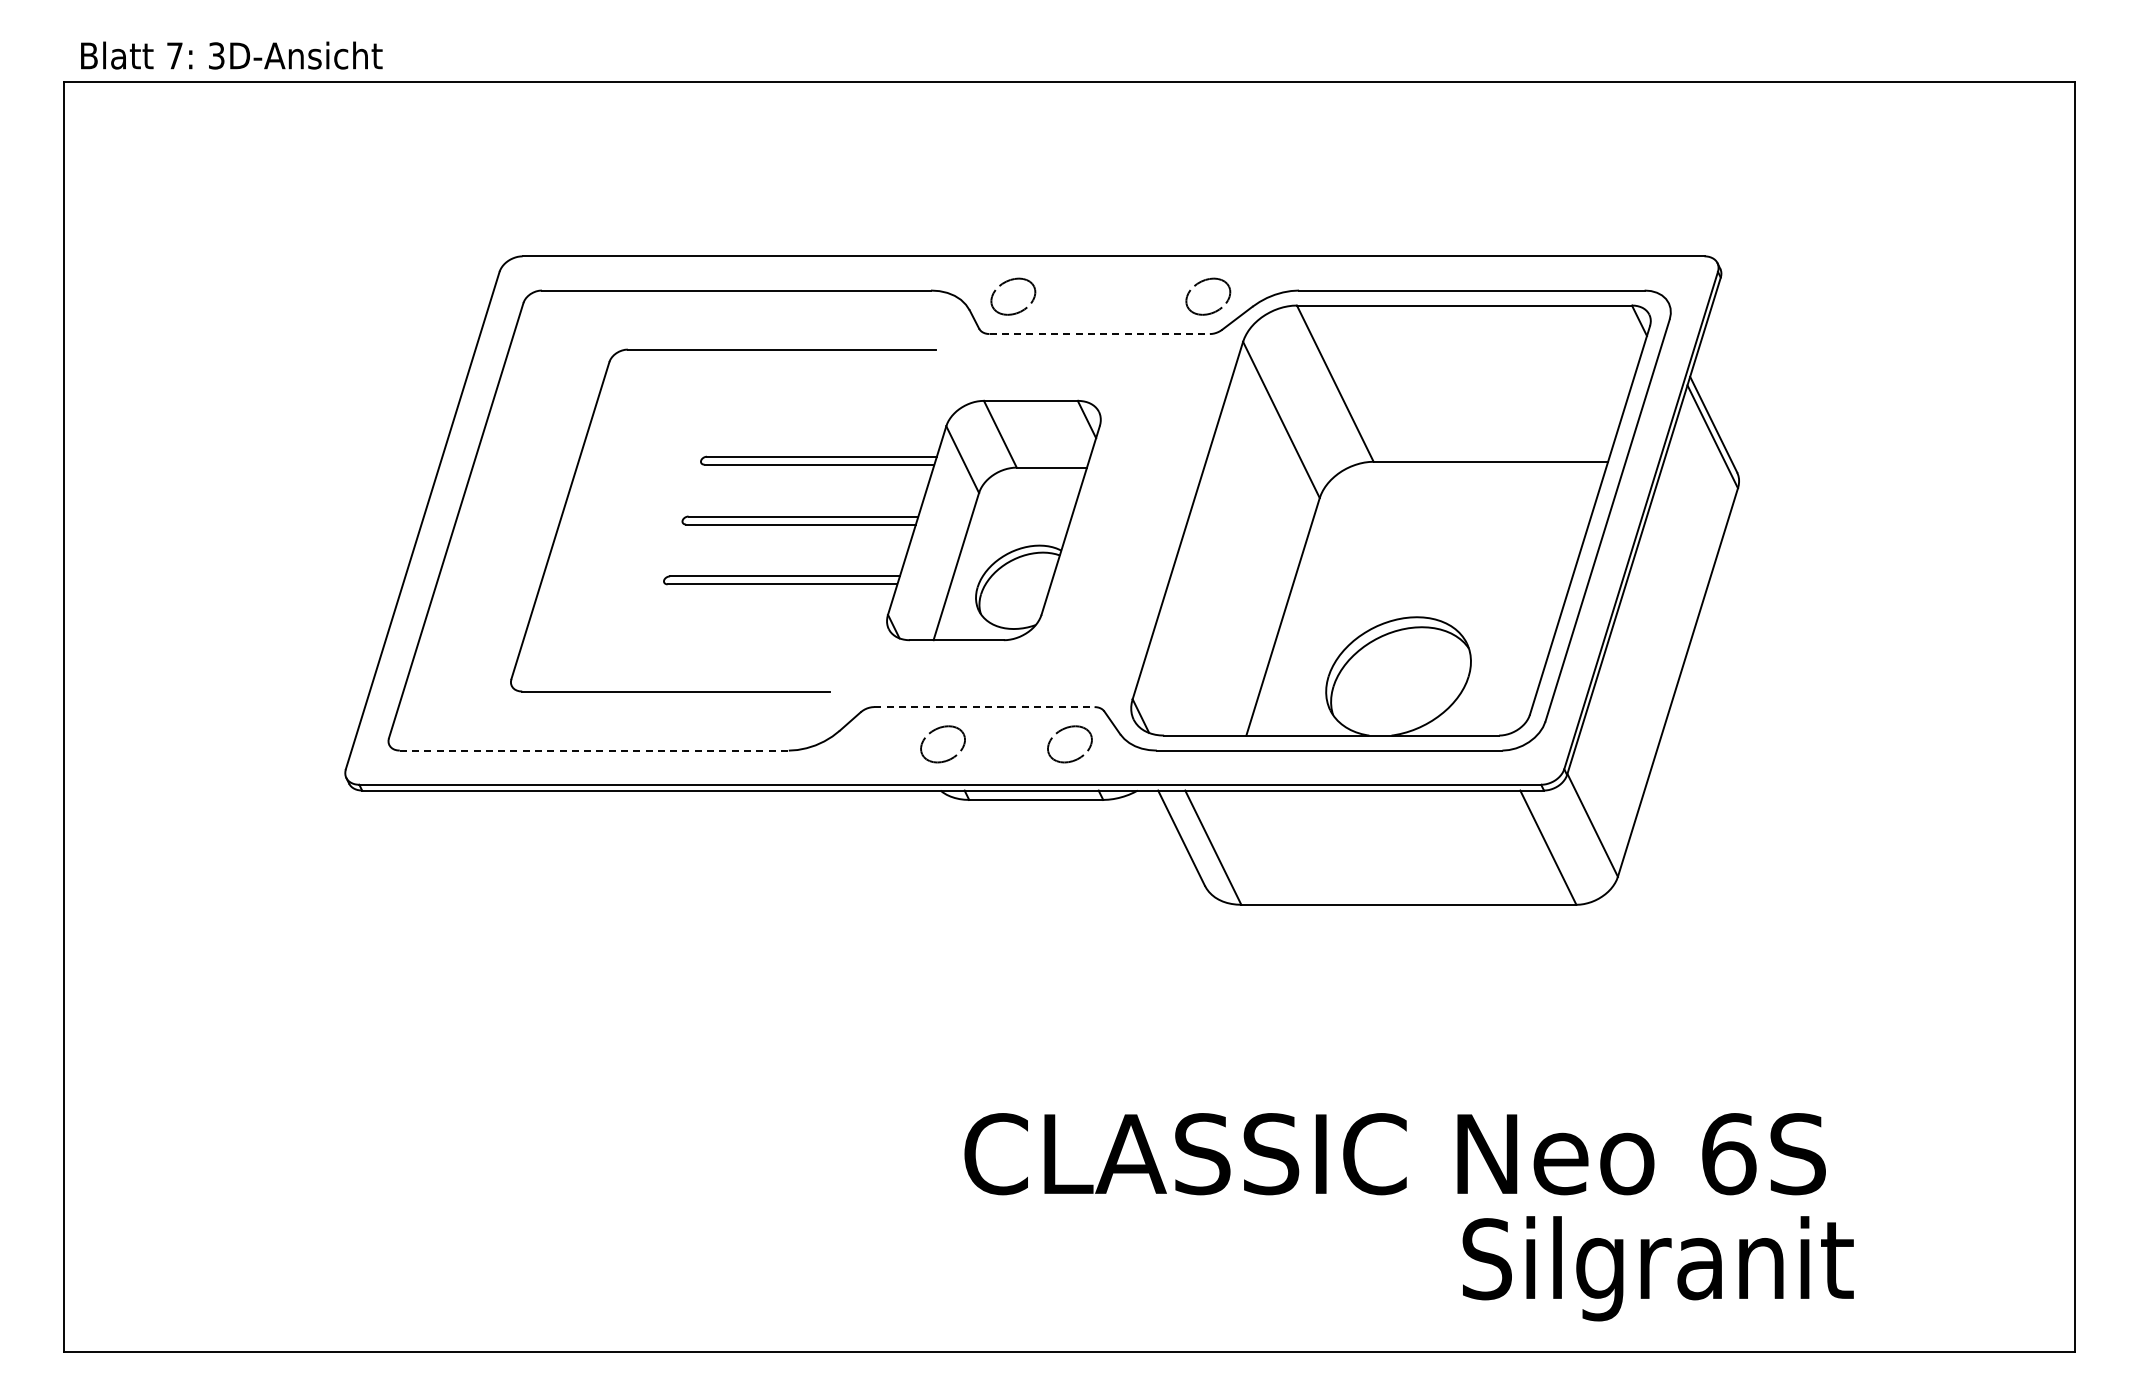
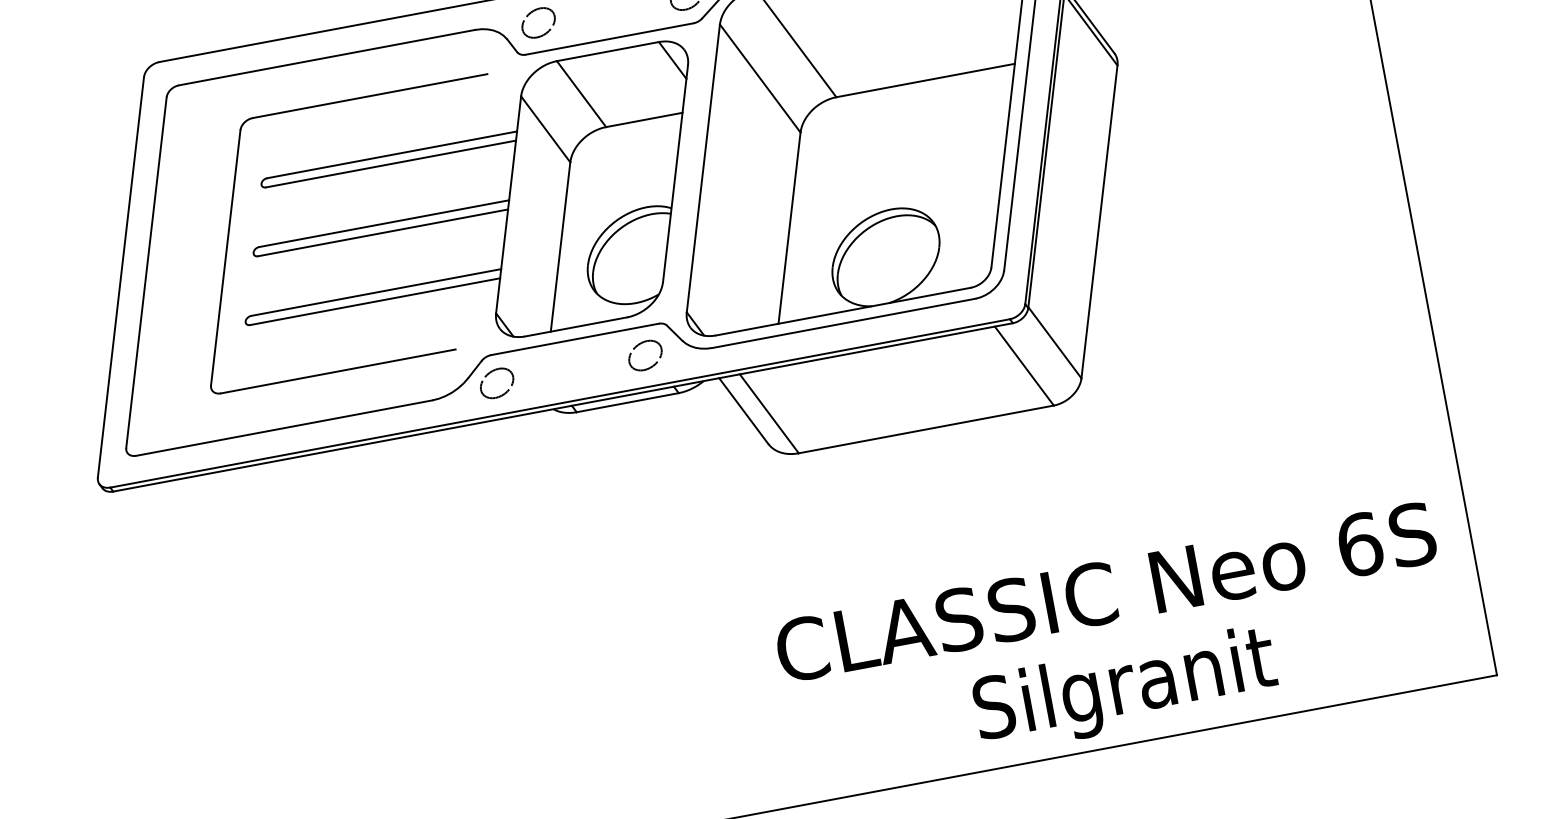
line: (1100, 334) -> (610, 39), dashed -> solid
part: (882, 520) -> (470, 211), size x1.43
line: (984, 707) -> (575, 339), dashed -> solid
part: (936, 730) -> (490, 373), moved
line: (594, 750) -> (284, 427), dashed -> solid
text: (1394, 1154) -> (1105, 592), moved
text: (1657, 1268) -> (1125, 689), moved

